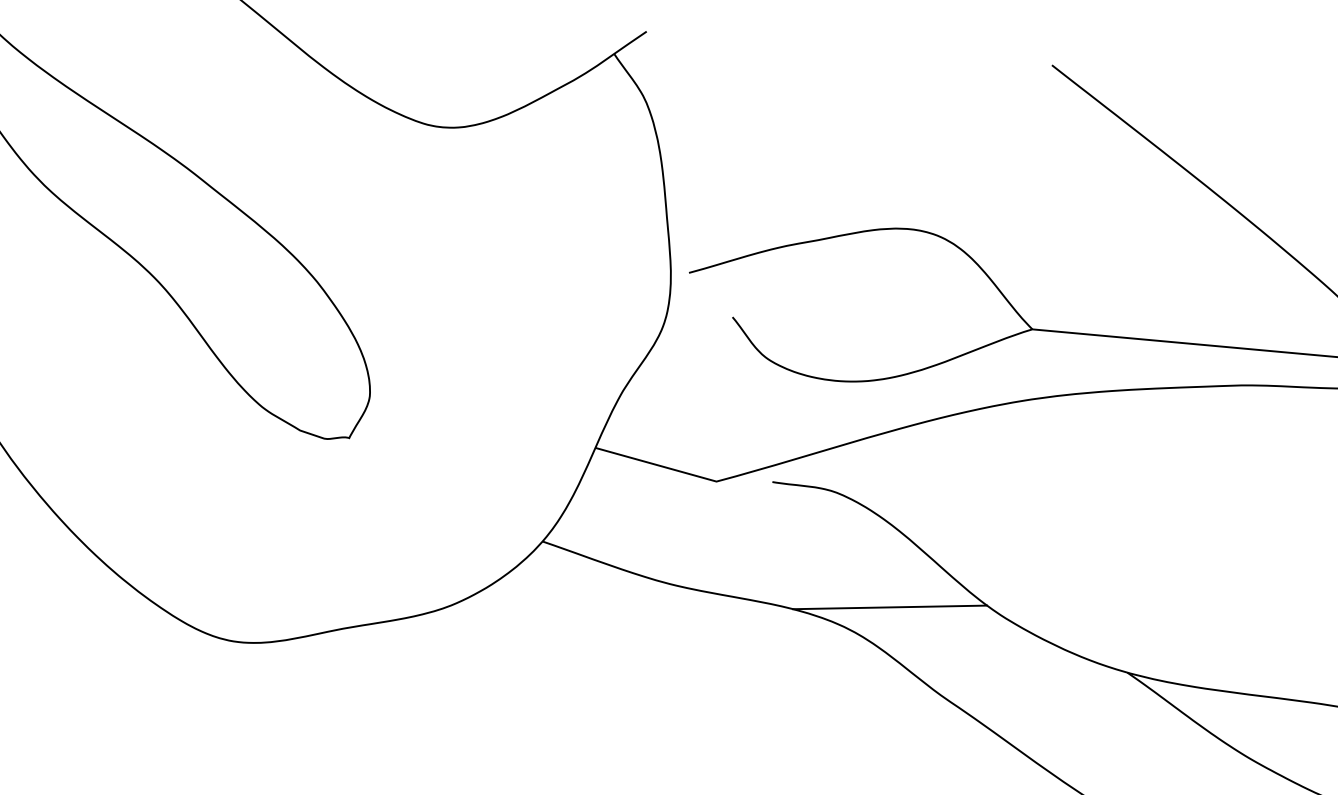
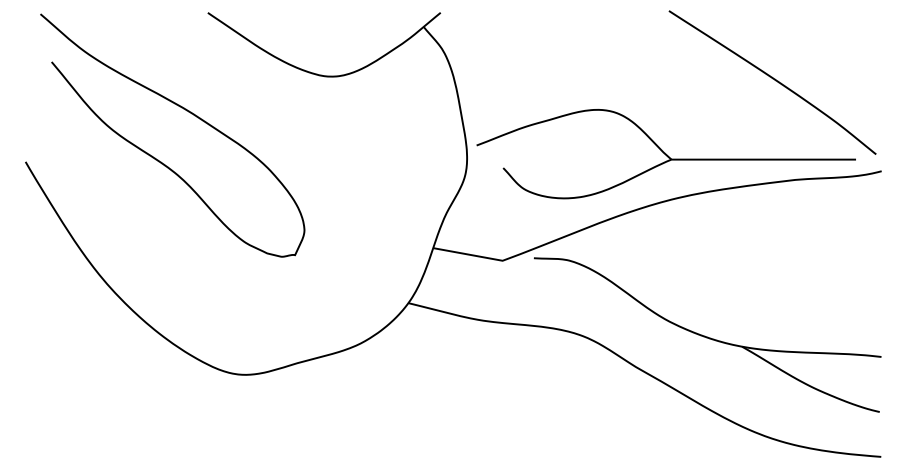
line: (889, 607) -> (605, 322), removed

